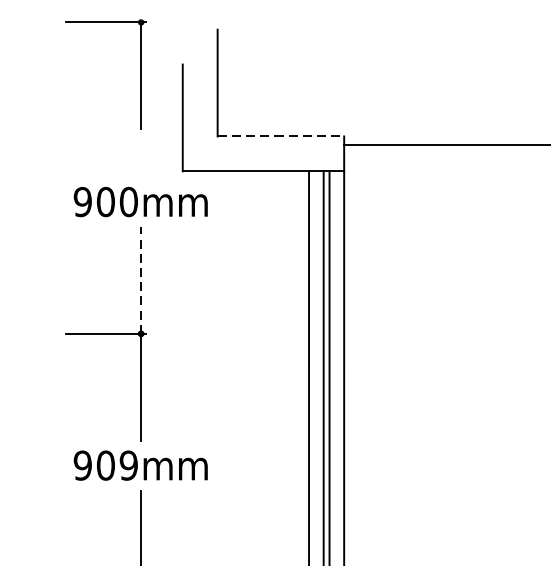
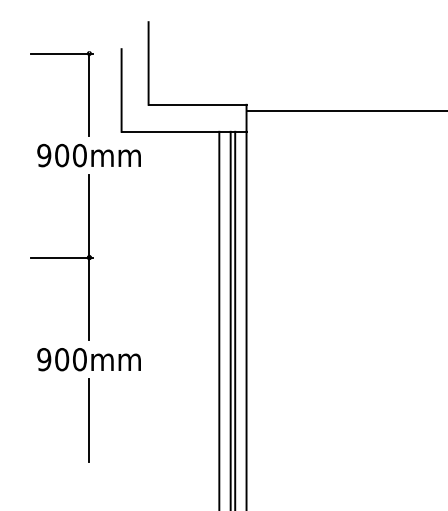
part: (140, 74) -> (88, 93), moved
line: (280, 136) -> (197, 104), dashed -> solid
line: (141, 279) -> (89, 215), dashed -> solid
text: (128, 465) -> (79, 359), 909mm -> 900mm

